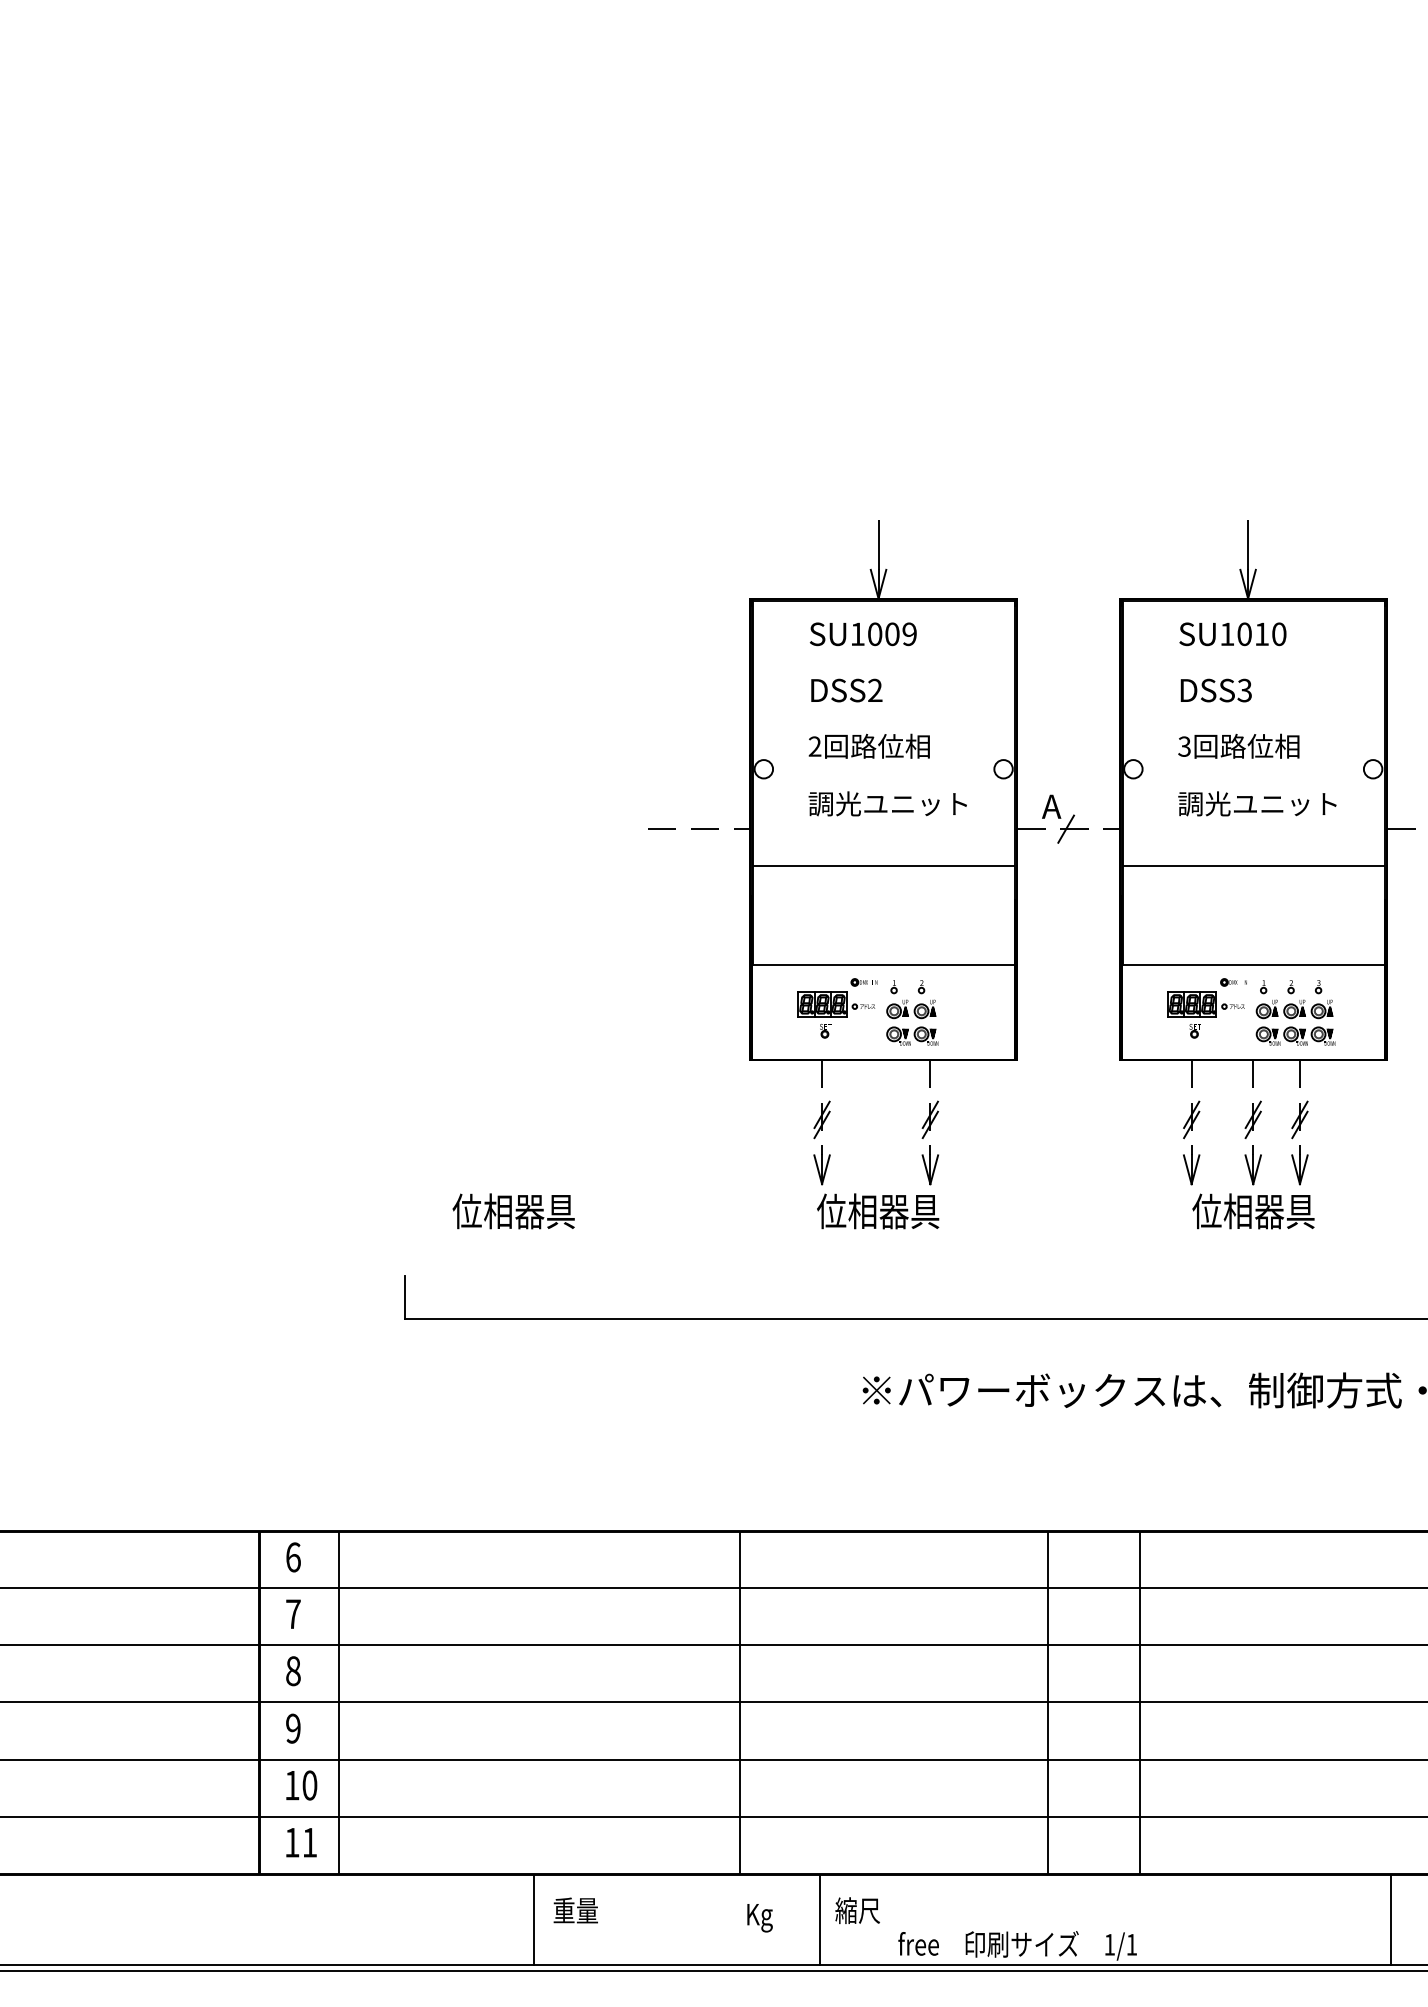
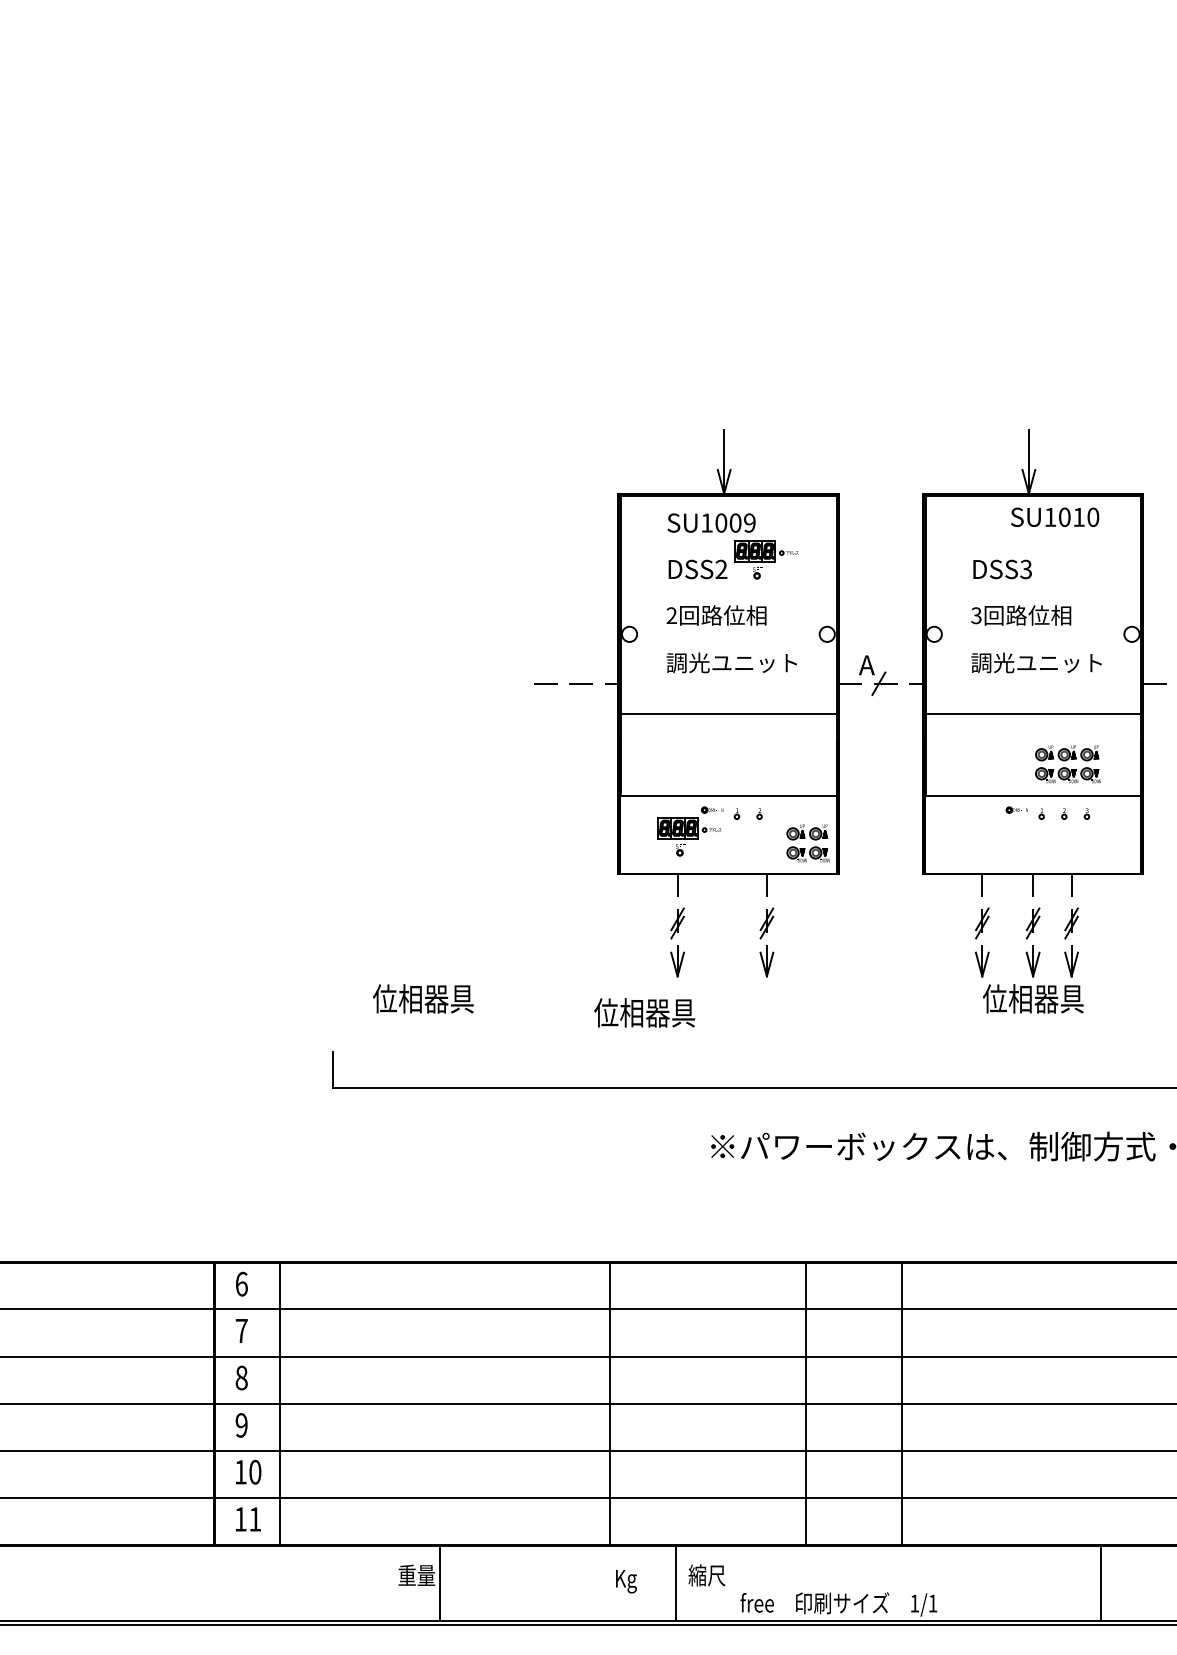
text: (1232, 634) -> (1054, 517), moved
part: (1205, 1014) -> (766, 559), moved
part: (916, 1017) -> (811, 839), moved
part: (1295, 1022) -> (1067, 764), moved
text: (878, 1211) -> (644, 1013), moved
line: (1048, 1702) -> (805, 1403), moved
line: (1139, 1702) -> (902, 1403), moved
text: (575, 1910) -> (416, 1575), moved
line: (1391, 1920) -> (1100, 1583), moved

